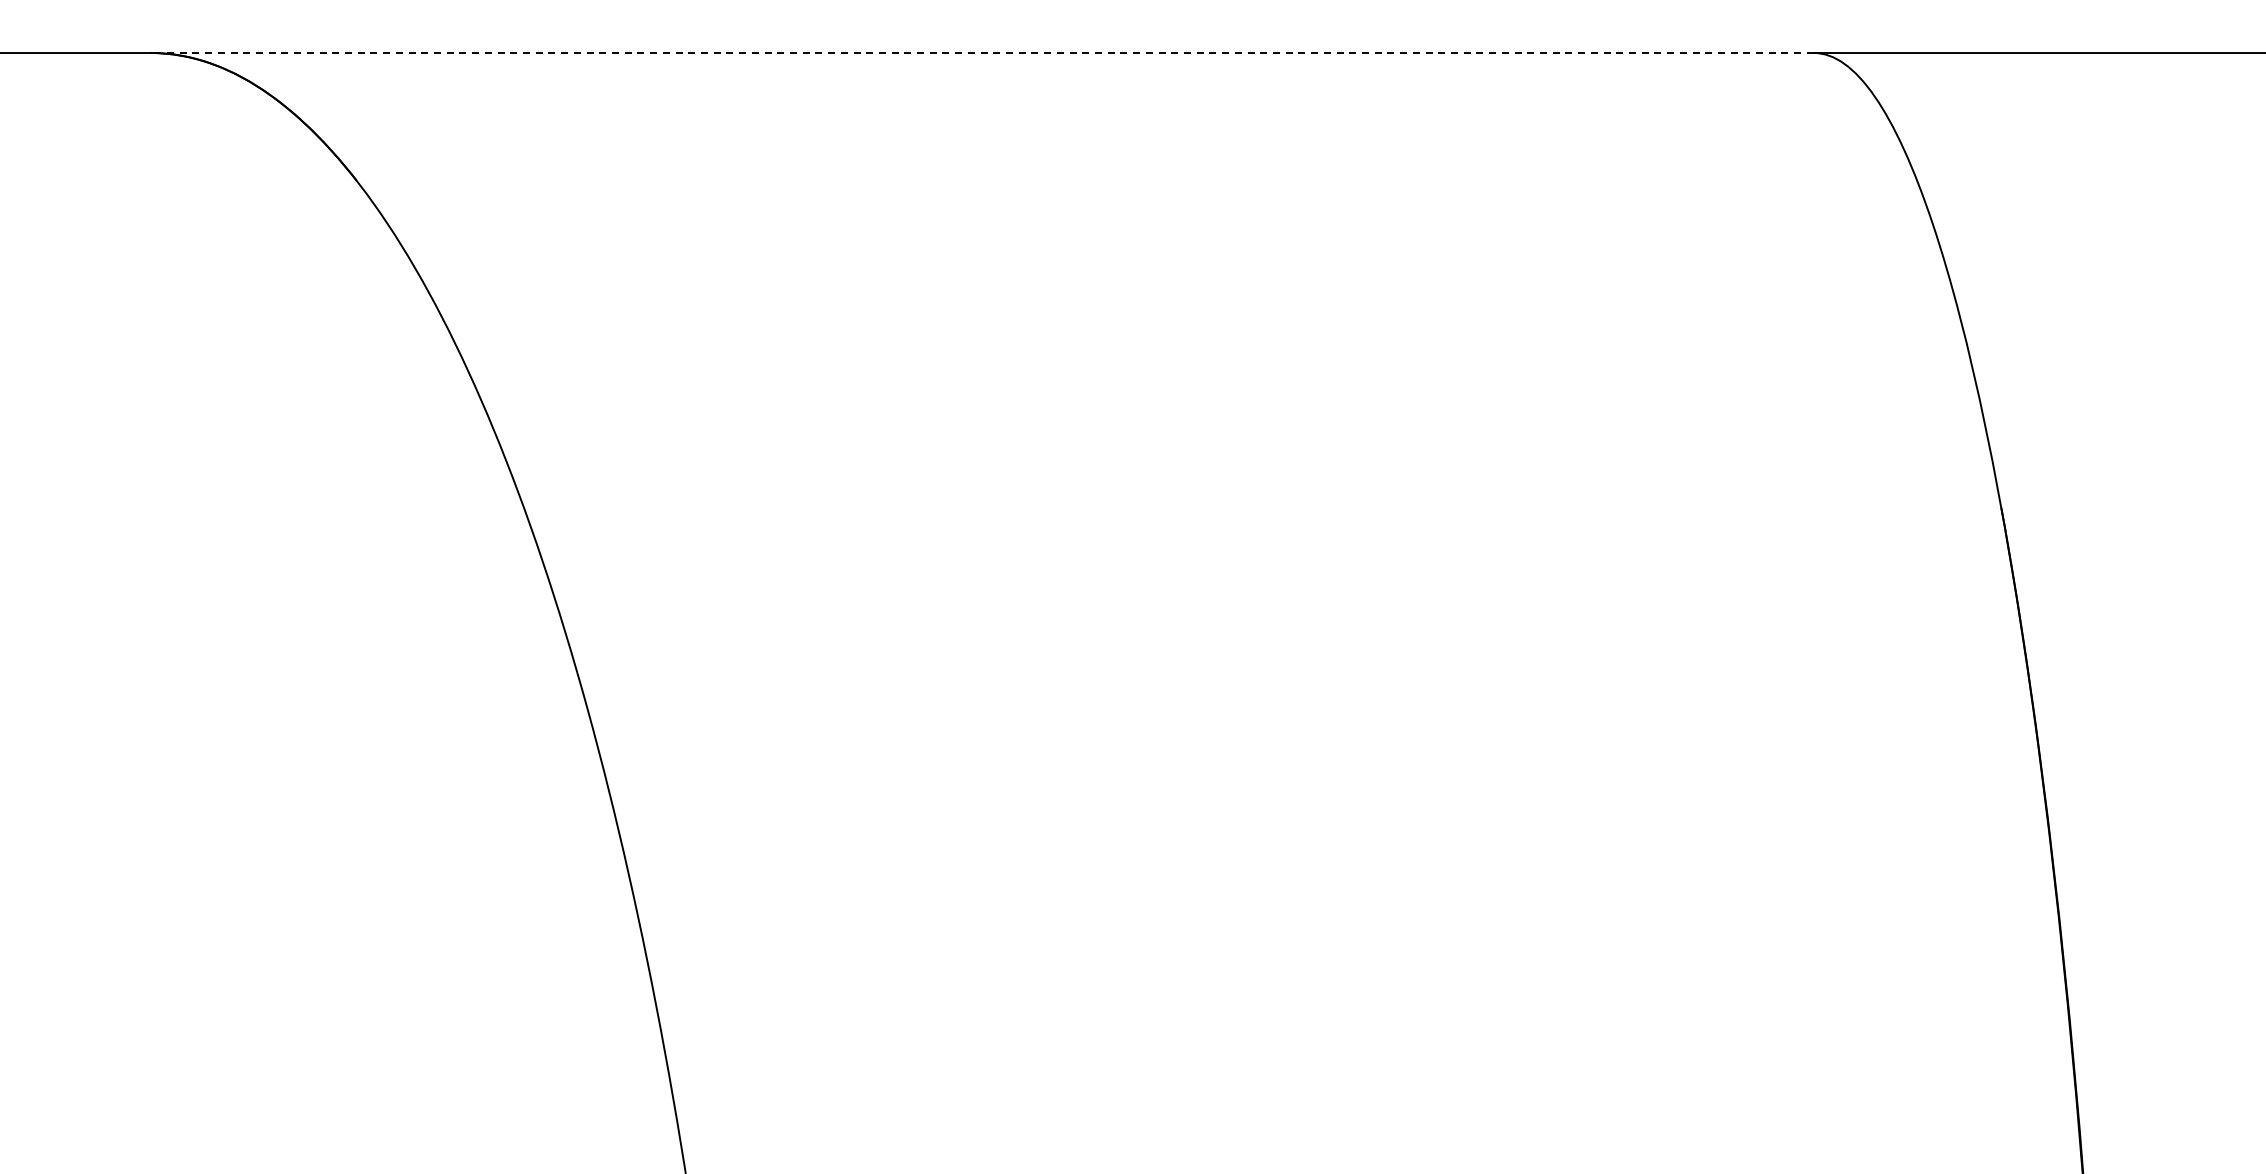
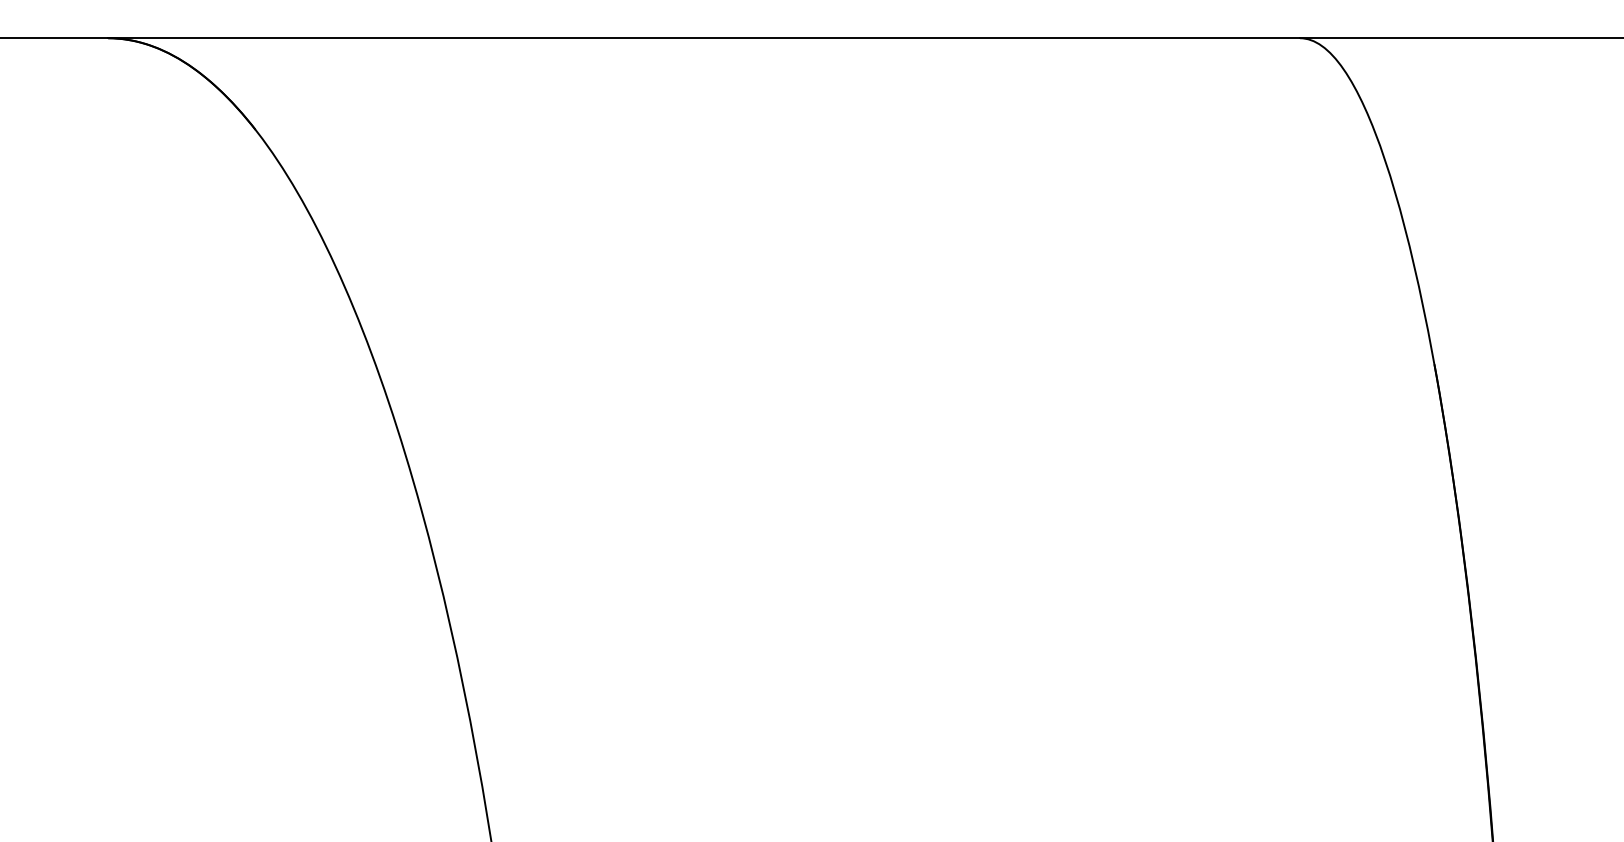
line: (982, 53) -> (704, 38), dashed -> solid

